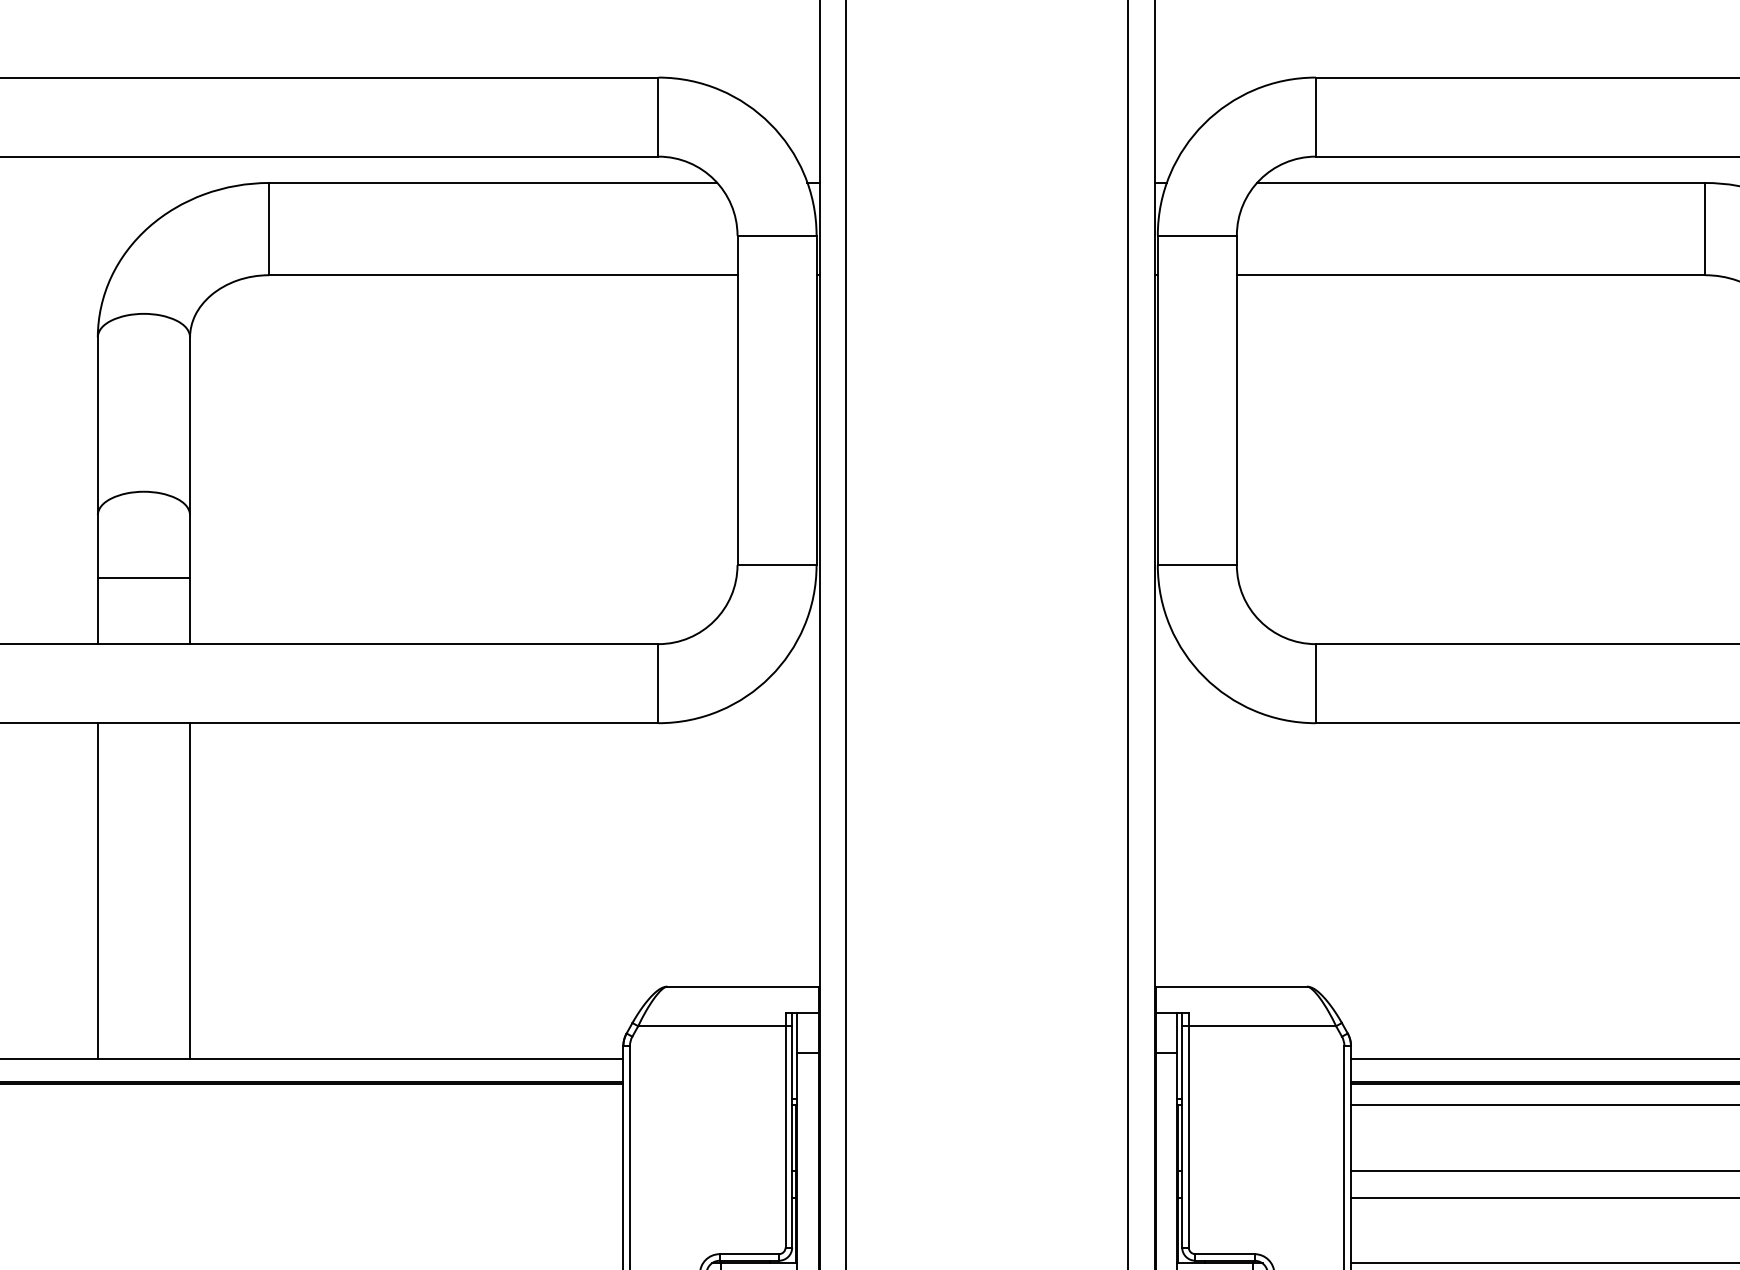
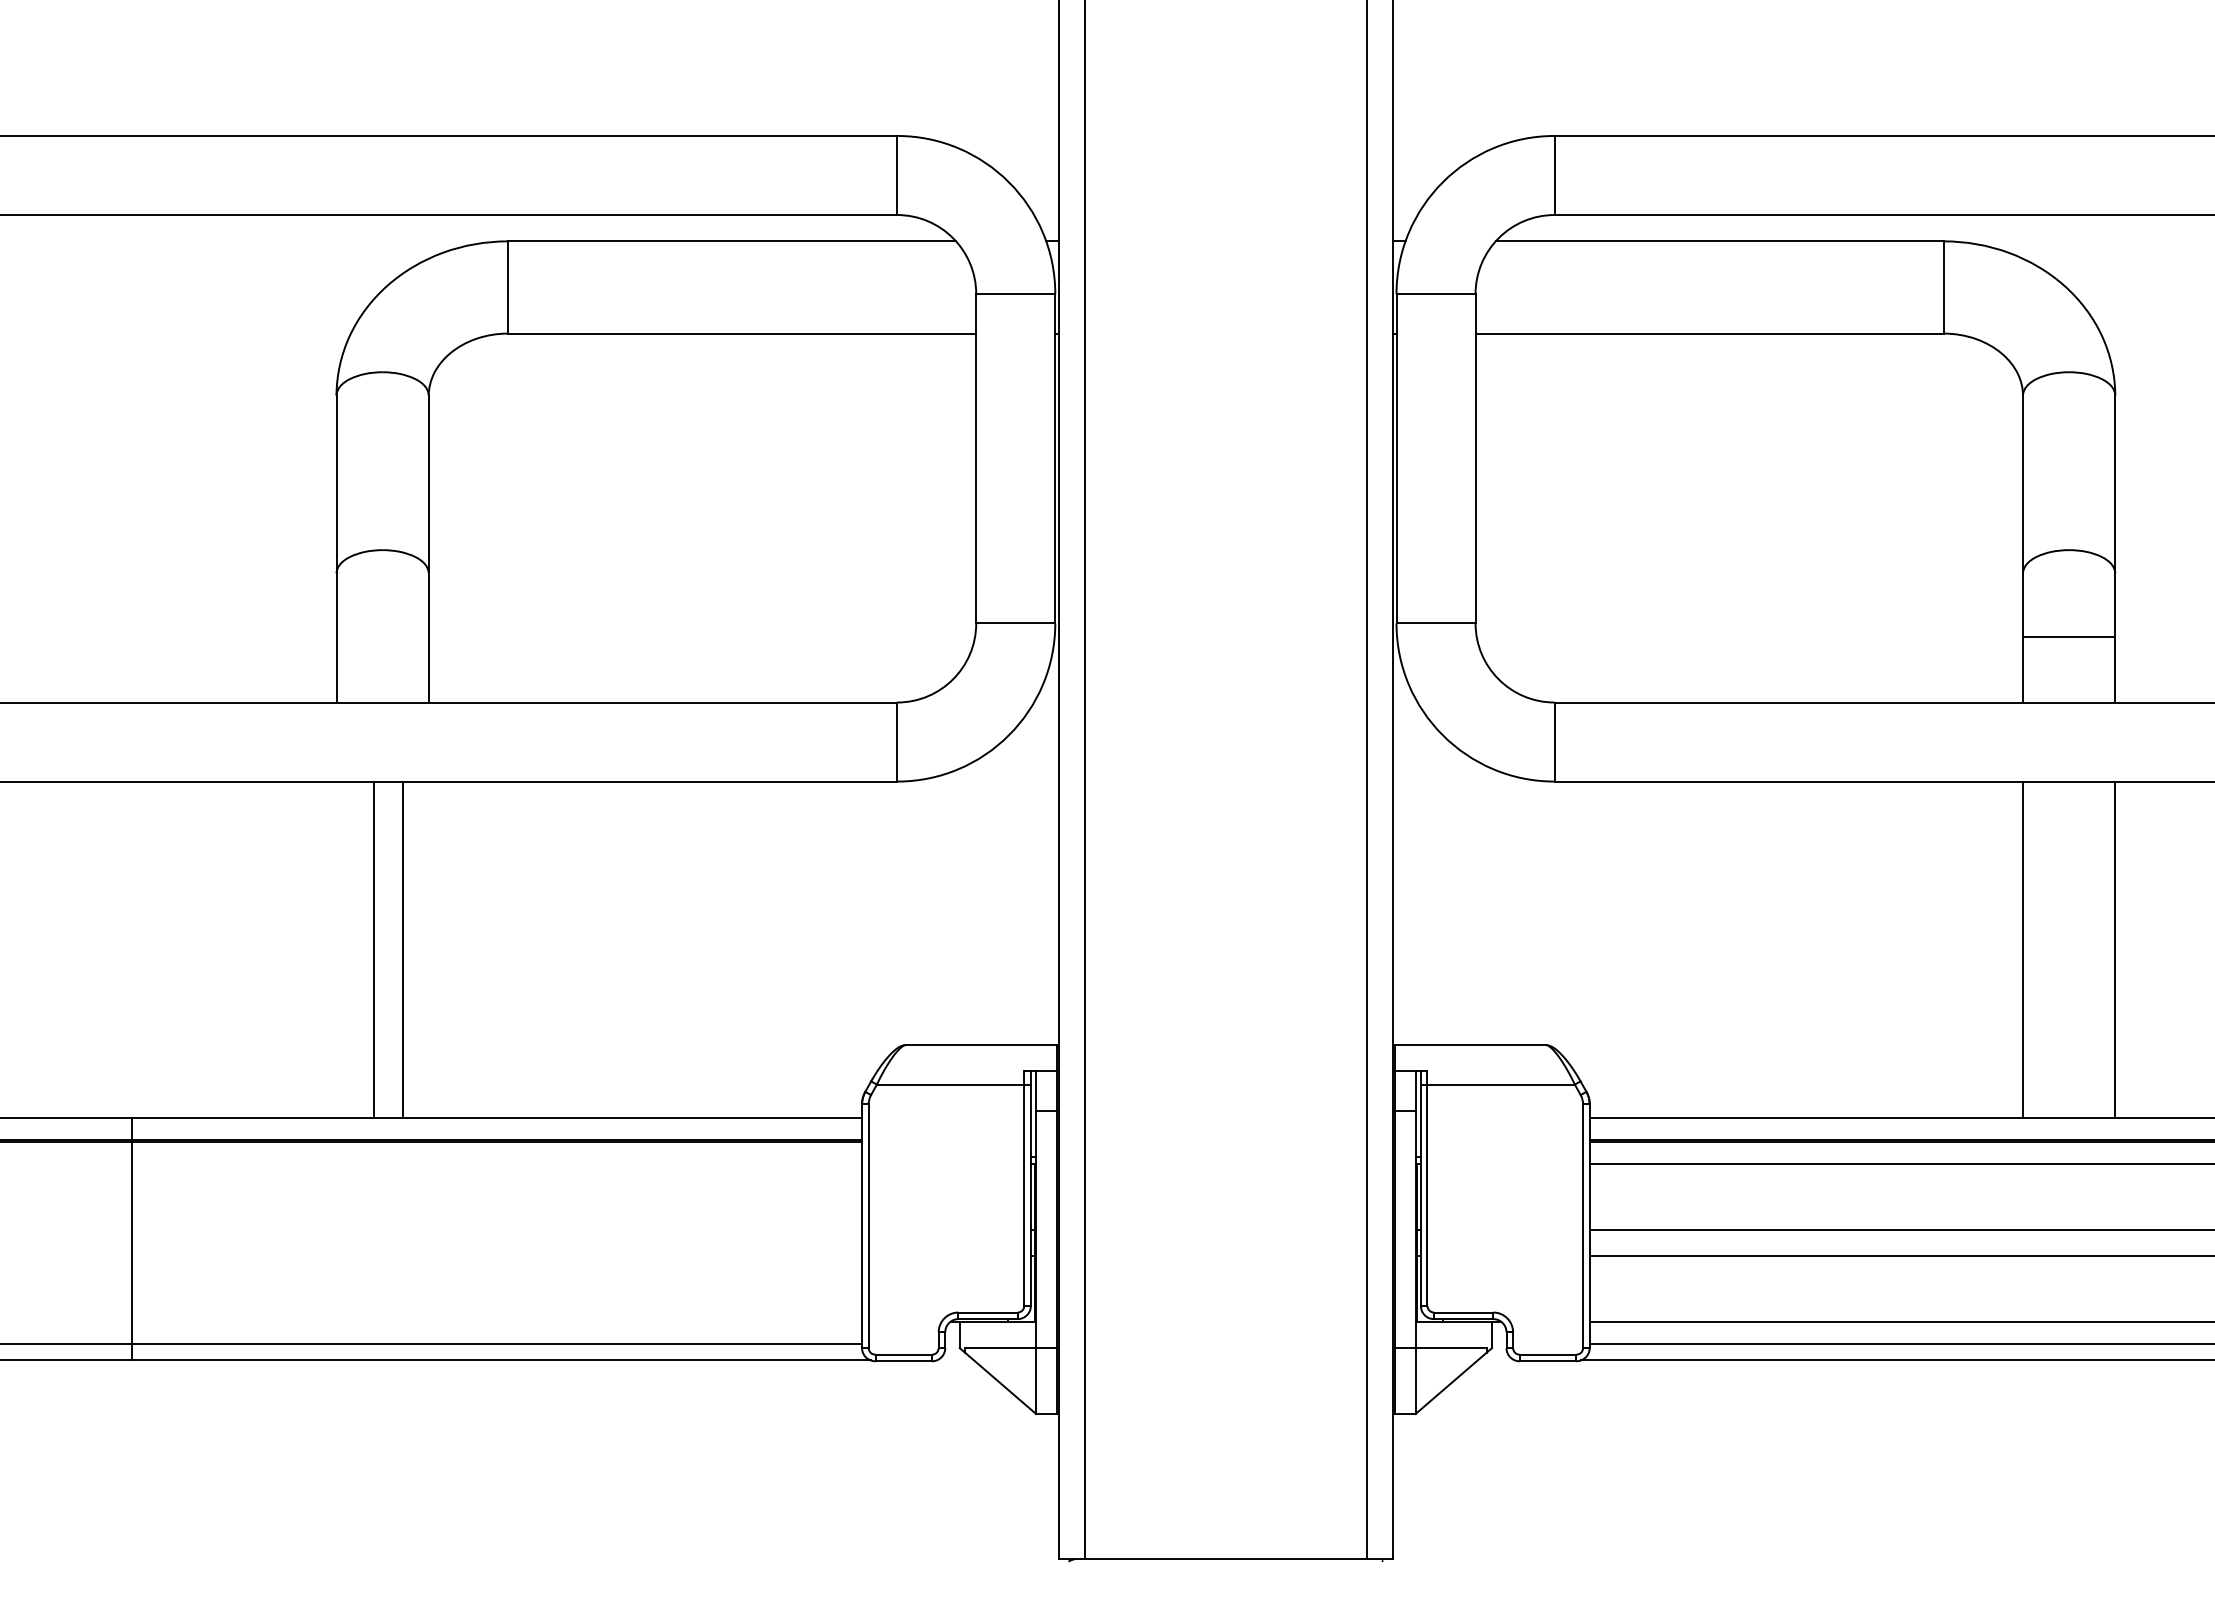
line: (143, 578) -> (382, 636), removed
line: (97, 891) -> (402, 949), moved
line: (189, 891) -> (373, 949), moved

